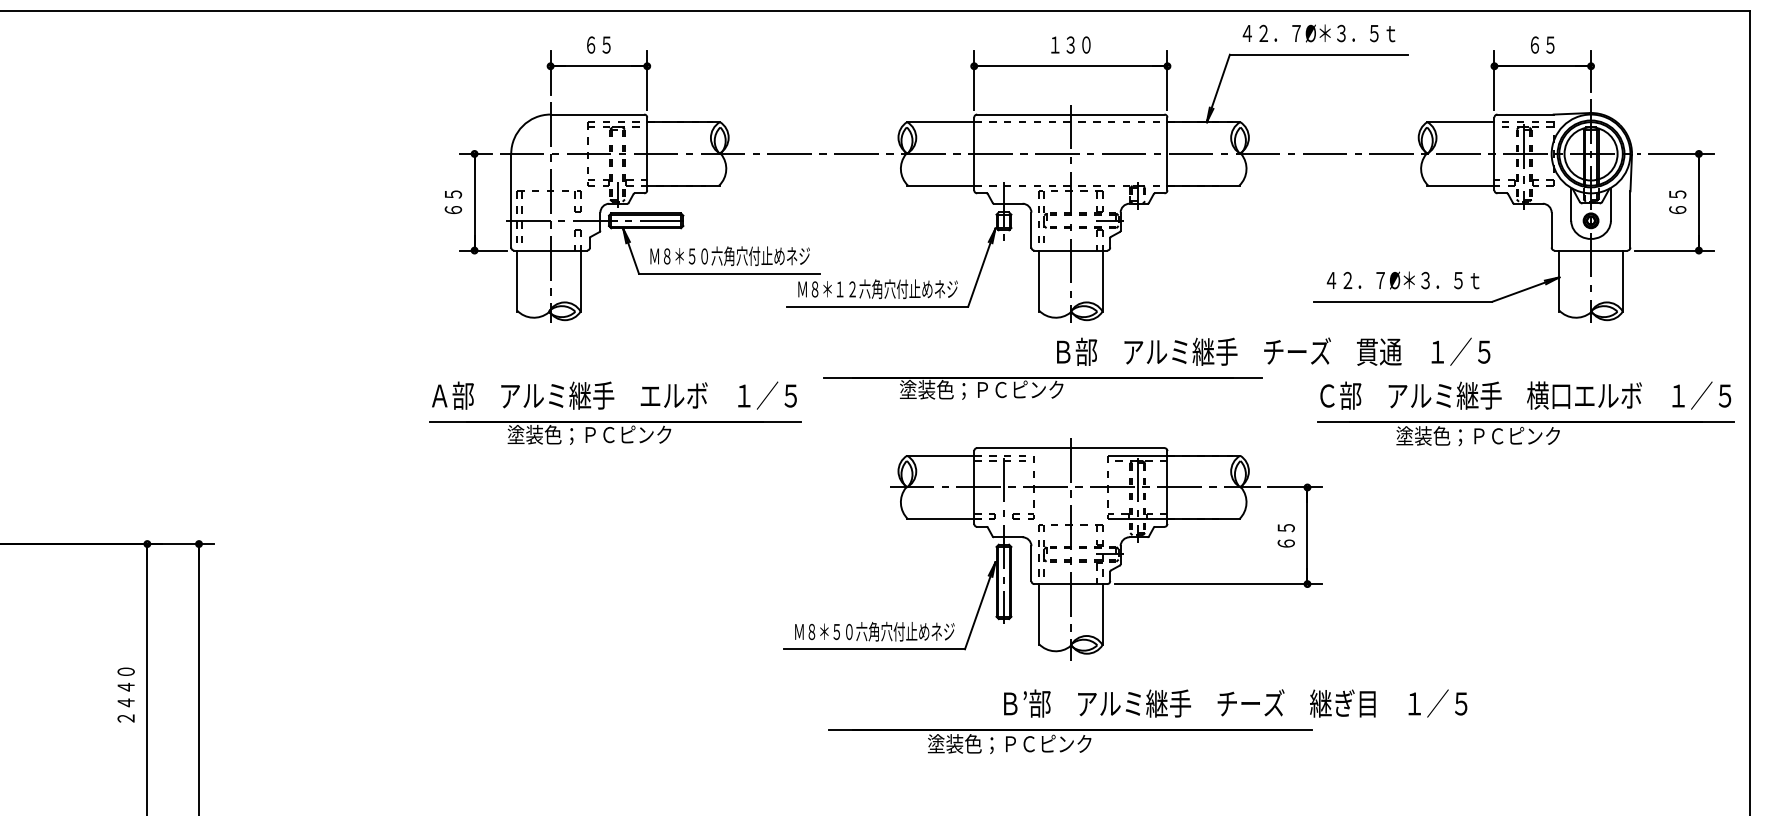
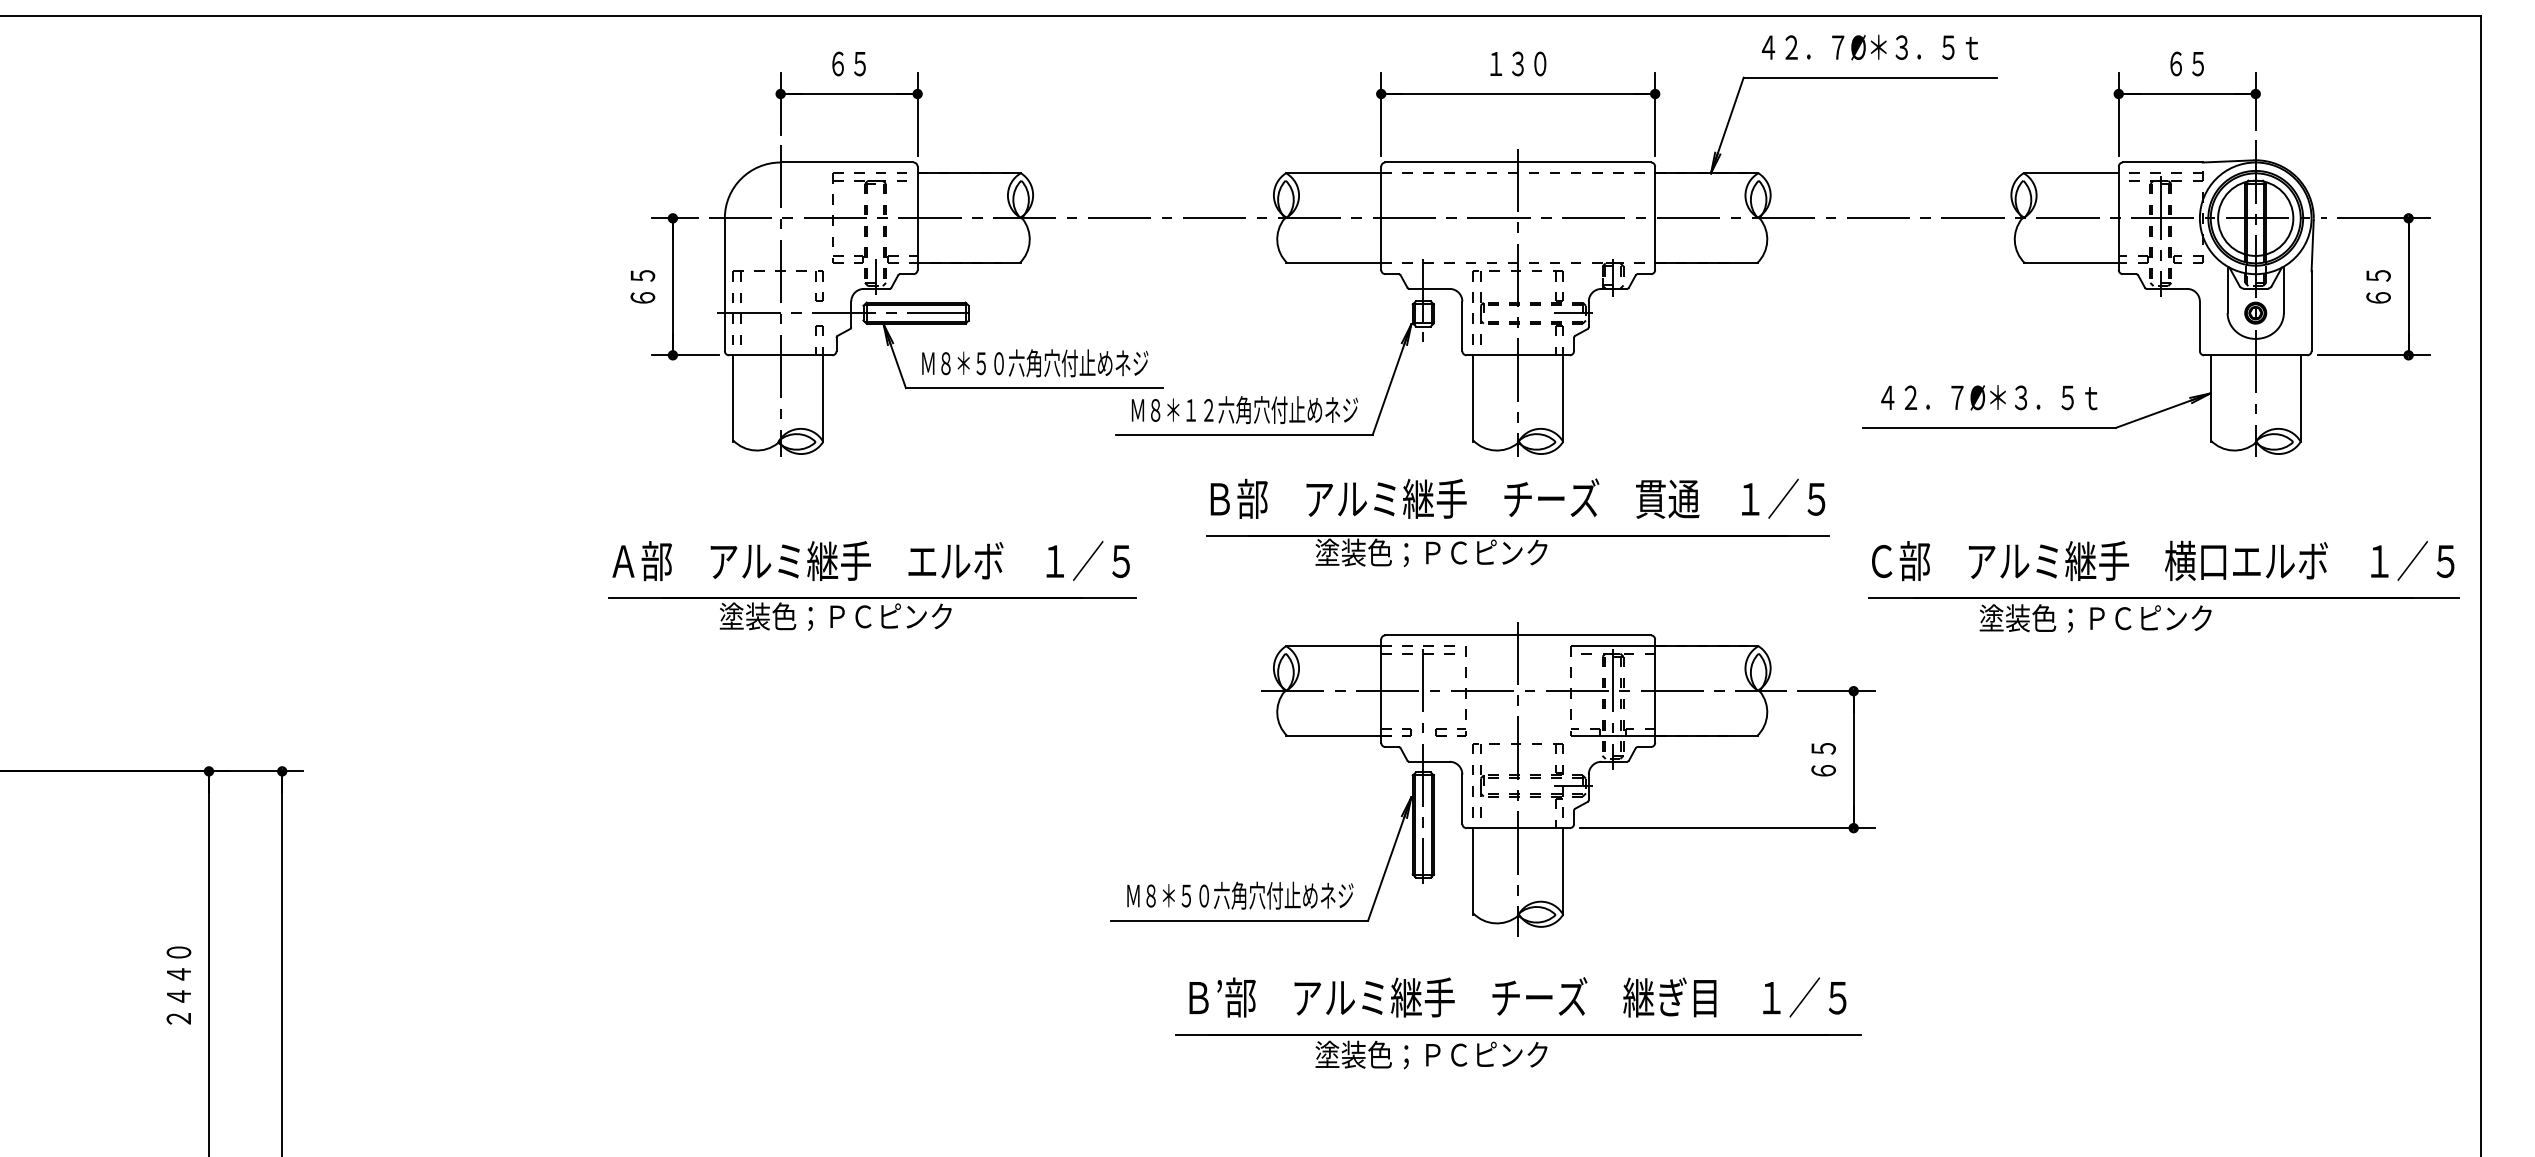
text: (1273, 351) -> (1517, 498), moved
part: (1042, 388) -> (1517, 550), moved
text: (1235, 703) -> (1517, 997), moved

